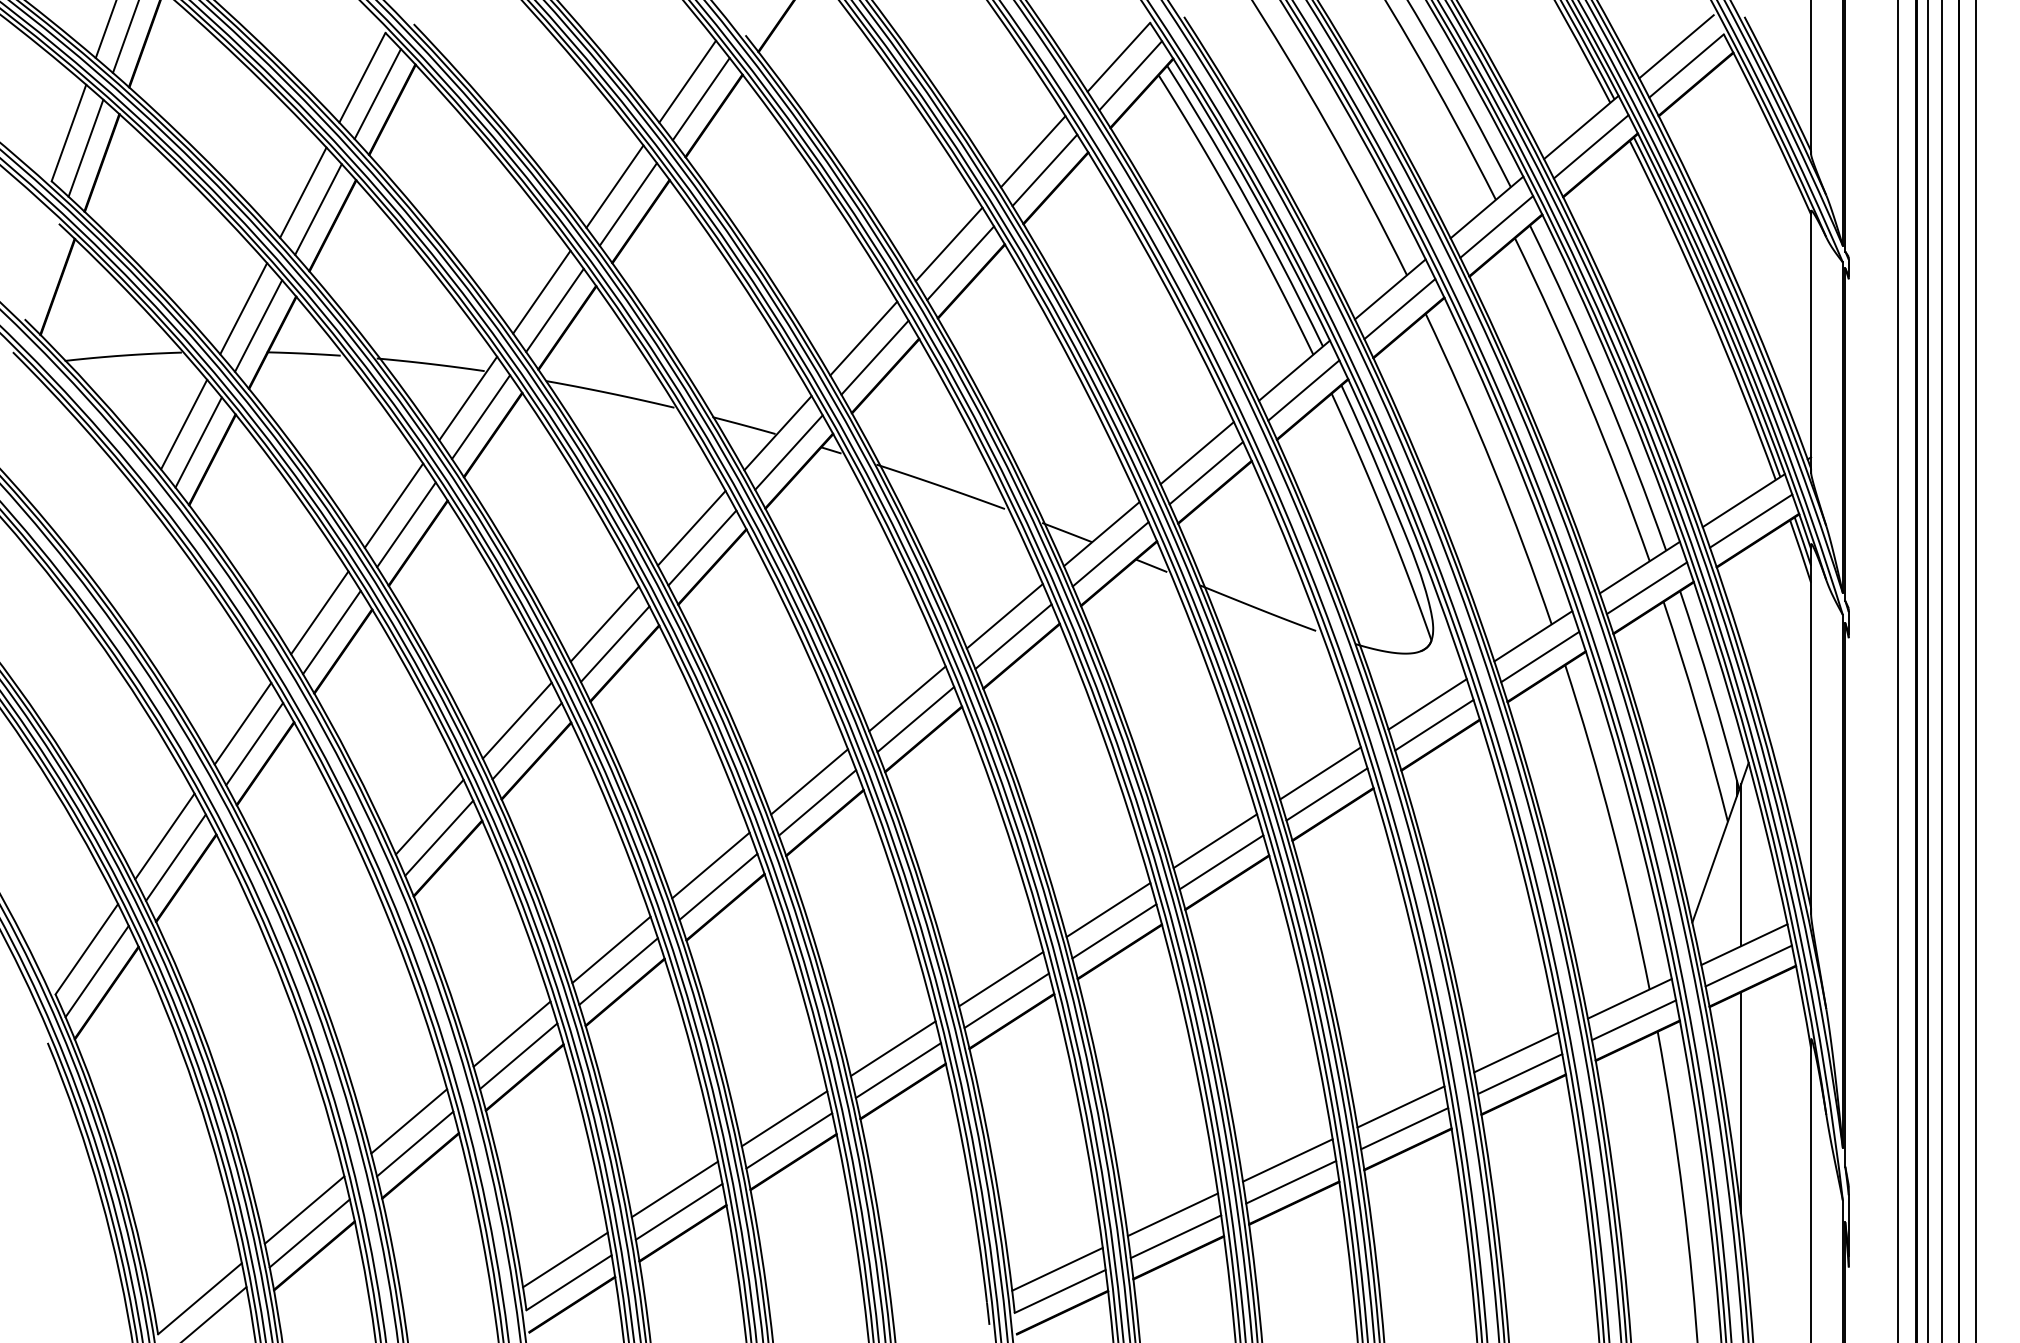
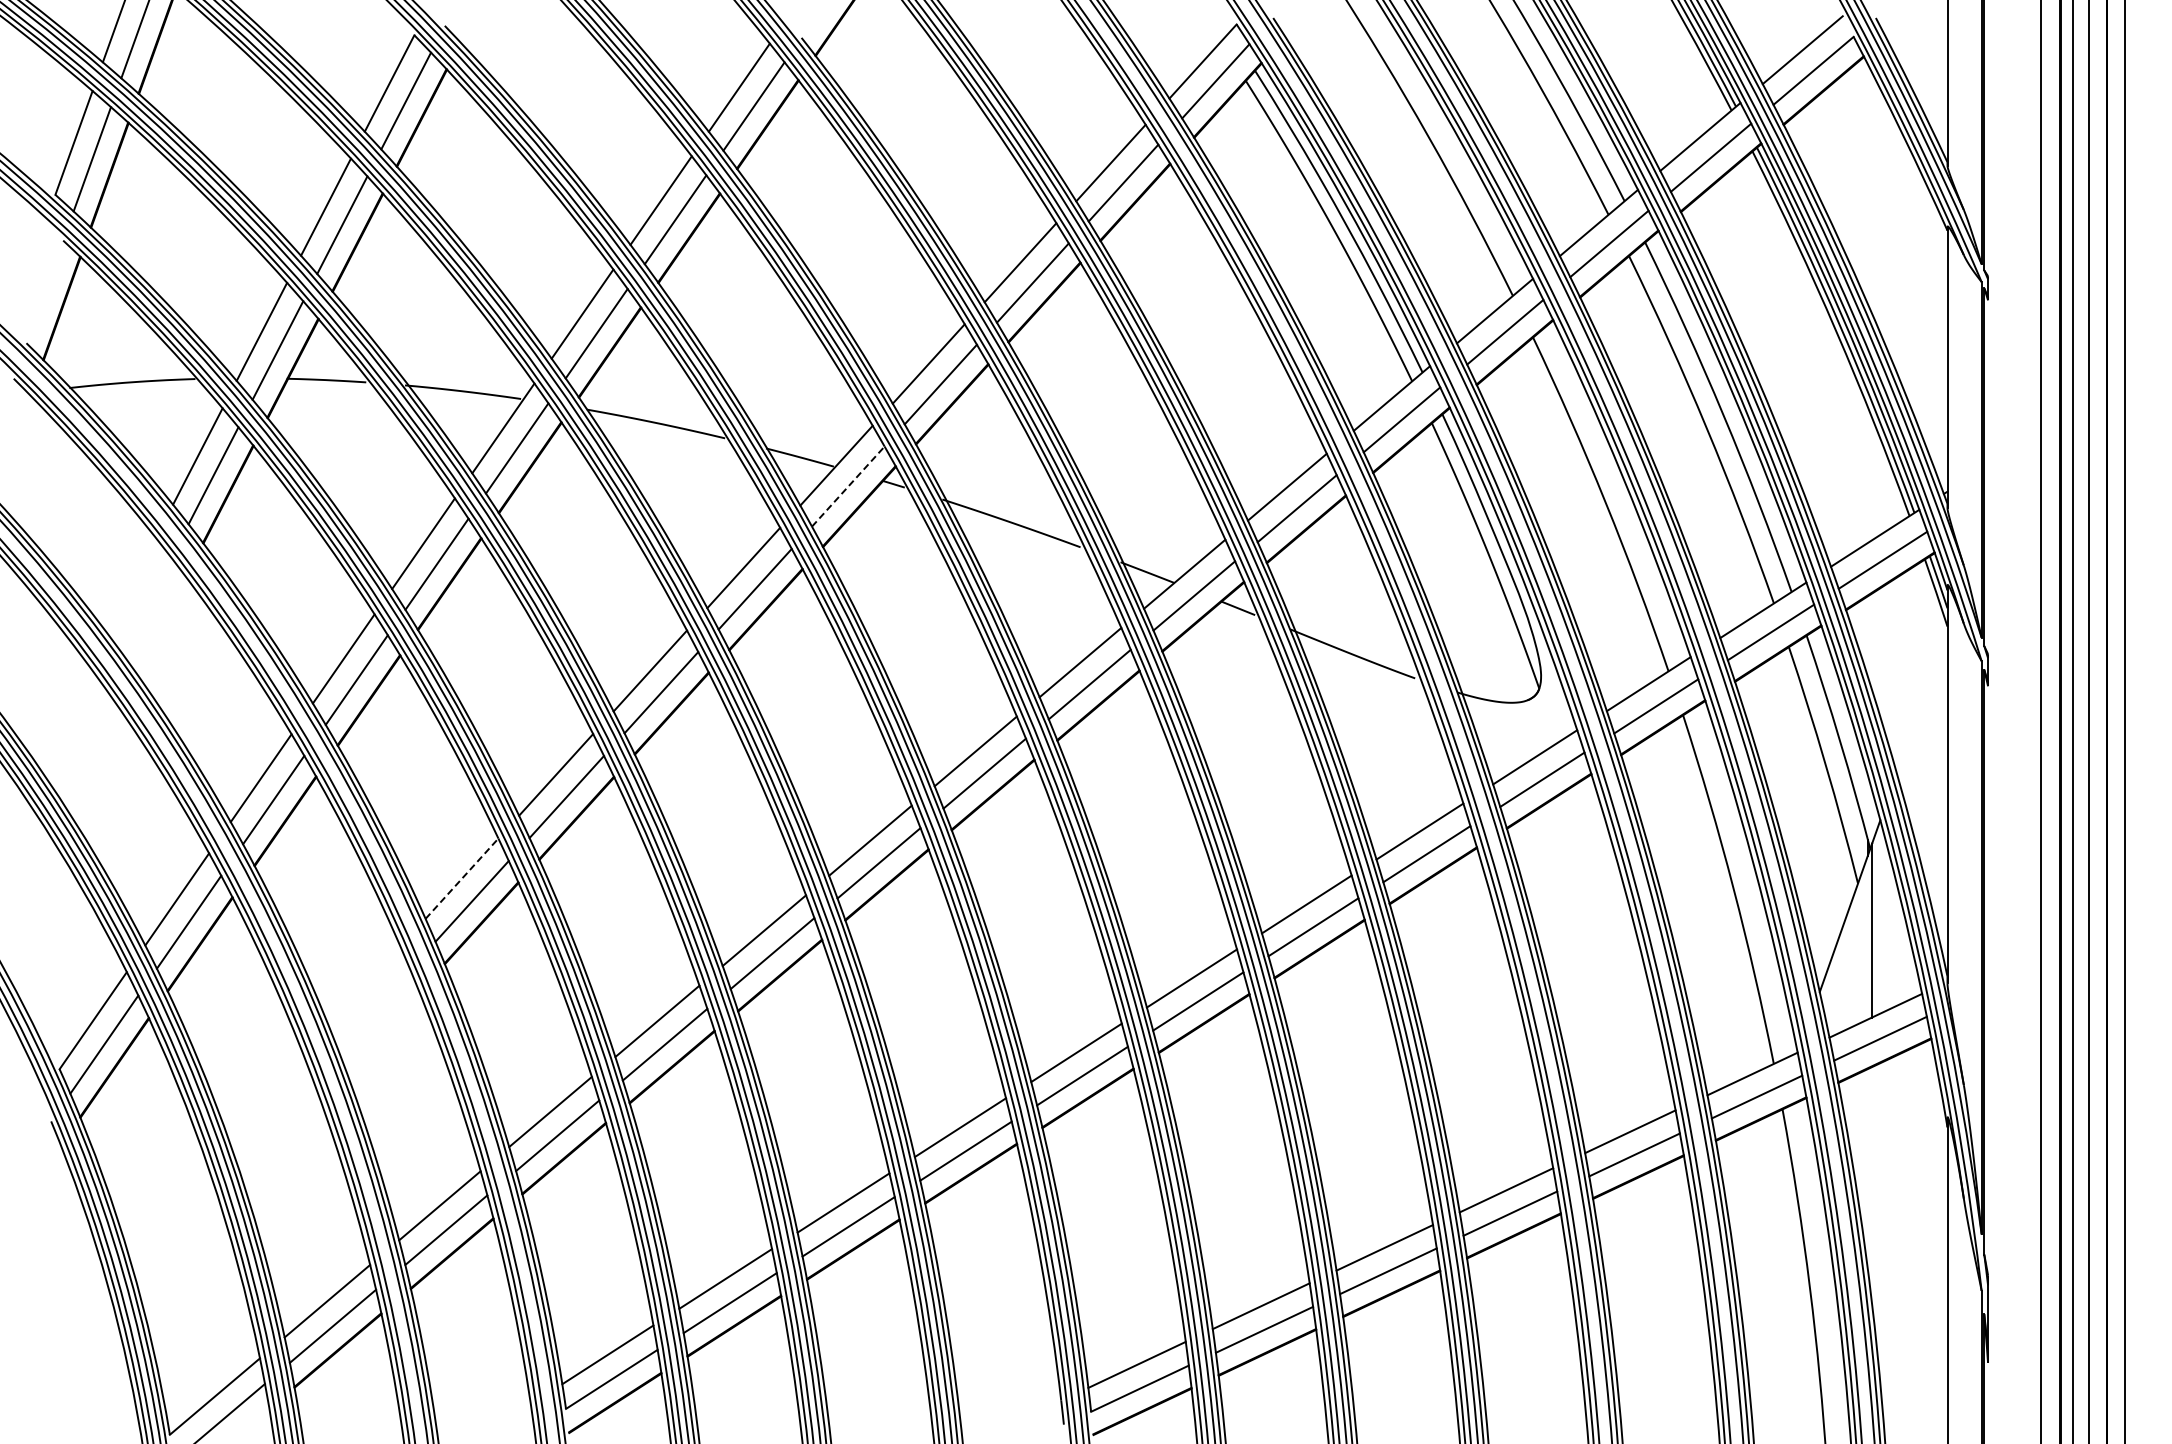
line: (789, 452) -> (848, 486), solid -> dashed
line: (430, 817) -> (462, 878), solid -> dashed
line: (1741, 1102) -> (1872, 1185), removed

